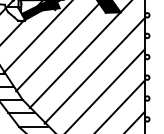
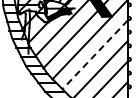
line: (94, 71) -> (94, 55), solid -> dashed

